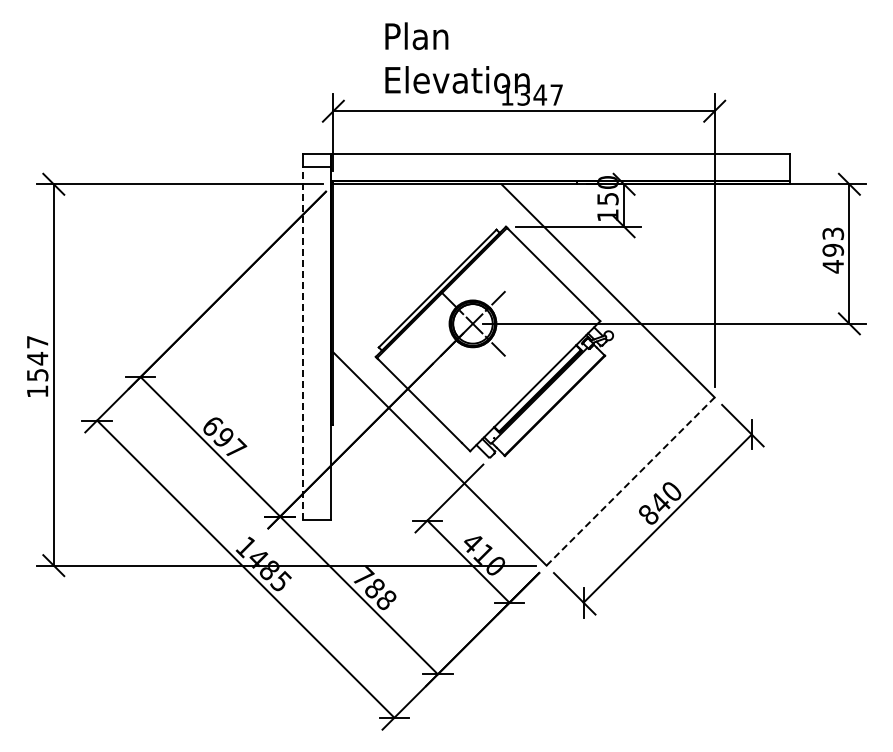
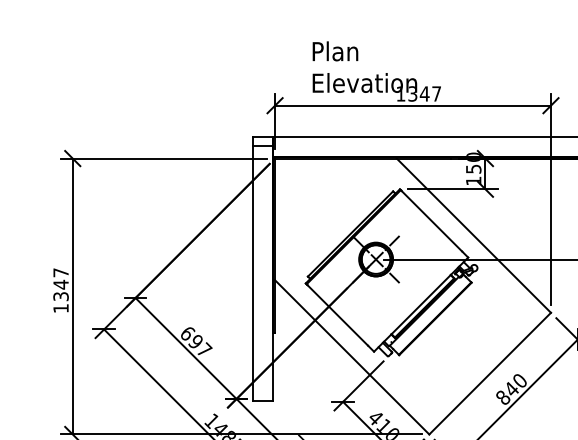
line: (303, 343) -> (253, 273), dashed -> solid
text: (36, 374) -> (60, 296), 1547 -> 1347
line: (630, 481) -> (490, 373), dashed -> solid

